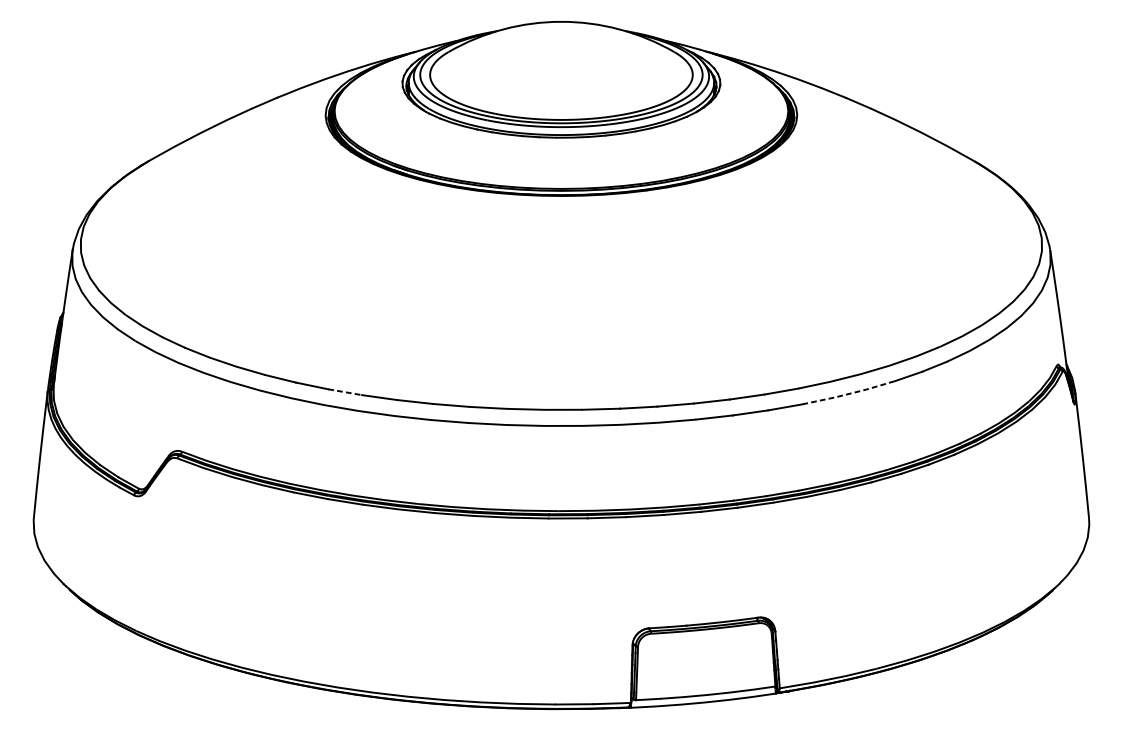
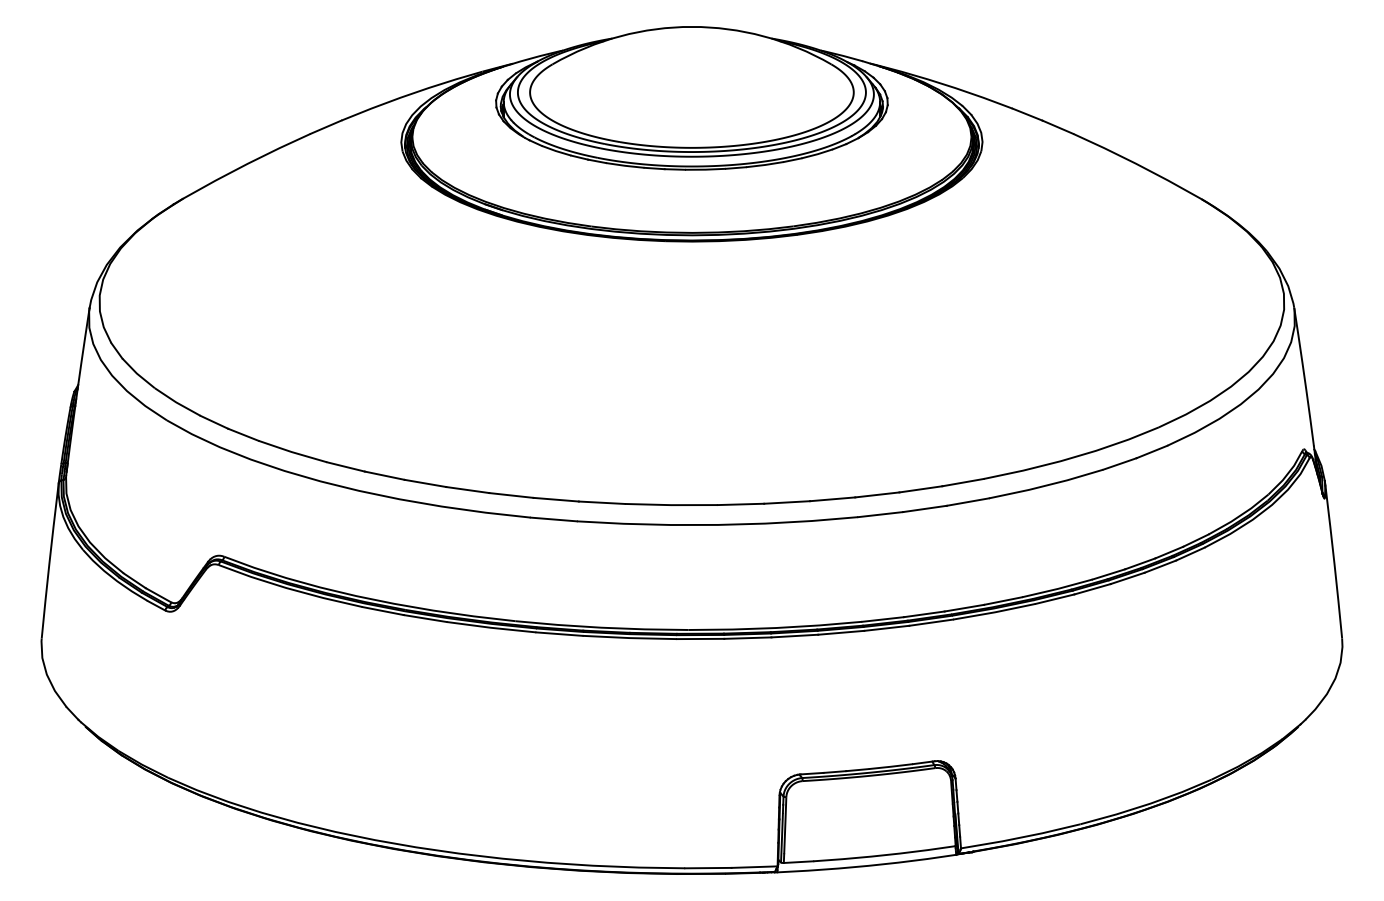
line: (345, 392) -> (425, 483), dashed -> solid
line: (849, 393) -> (1046, 485), dashed -> solid

